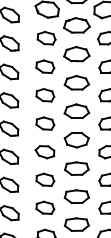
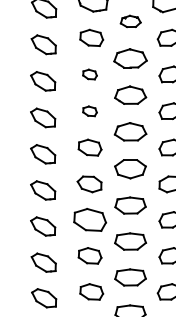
part: (76, 25) -> (130, 21), size x0.6
part: (44, 66) -> (89, 74), size x0.6
part: (44, 95) -> (89, 111), size x0.6
part: (44, 179) -> (89, 219), size x1.4

